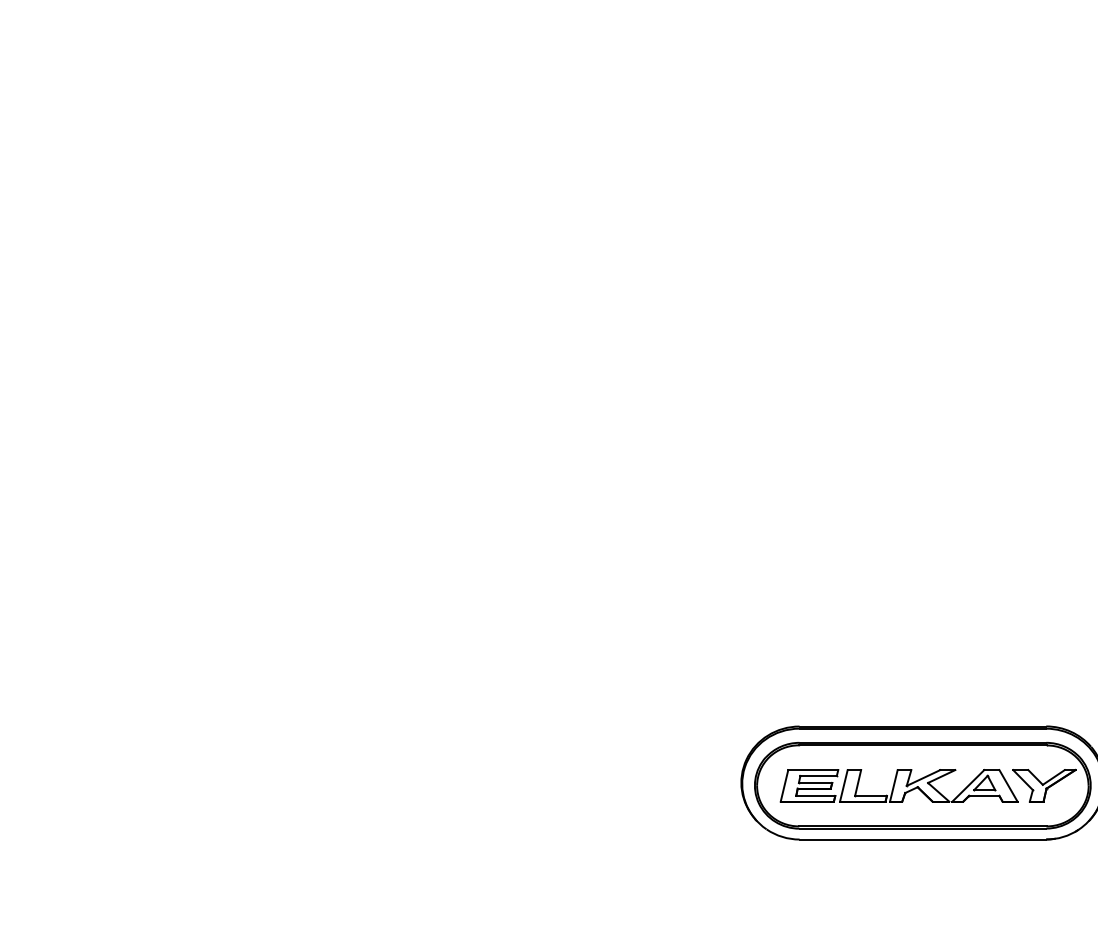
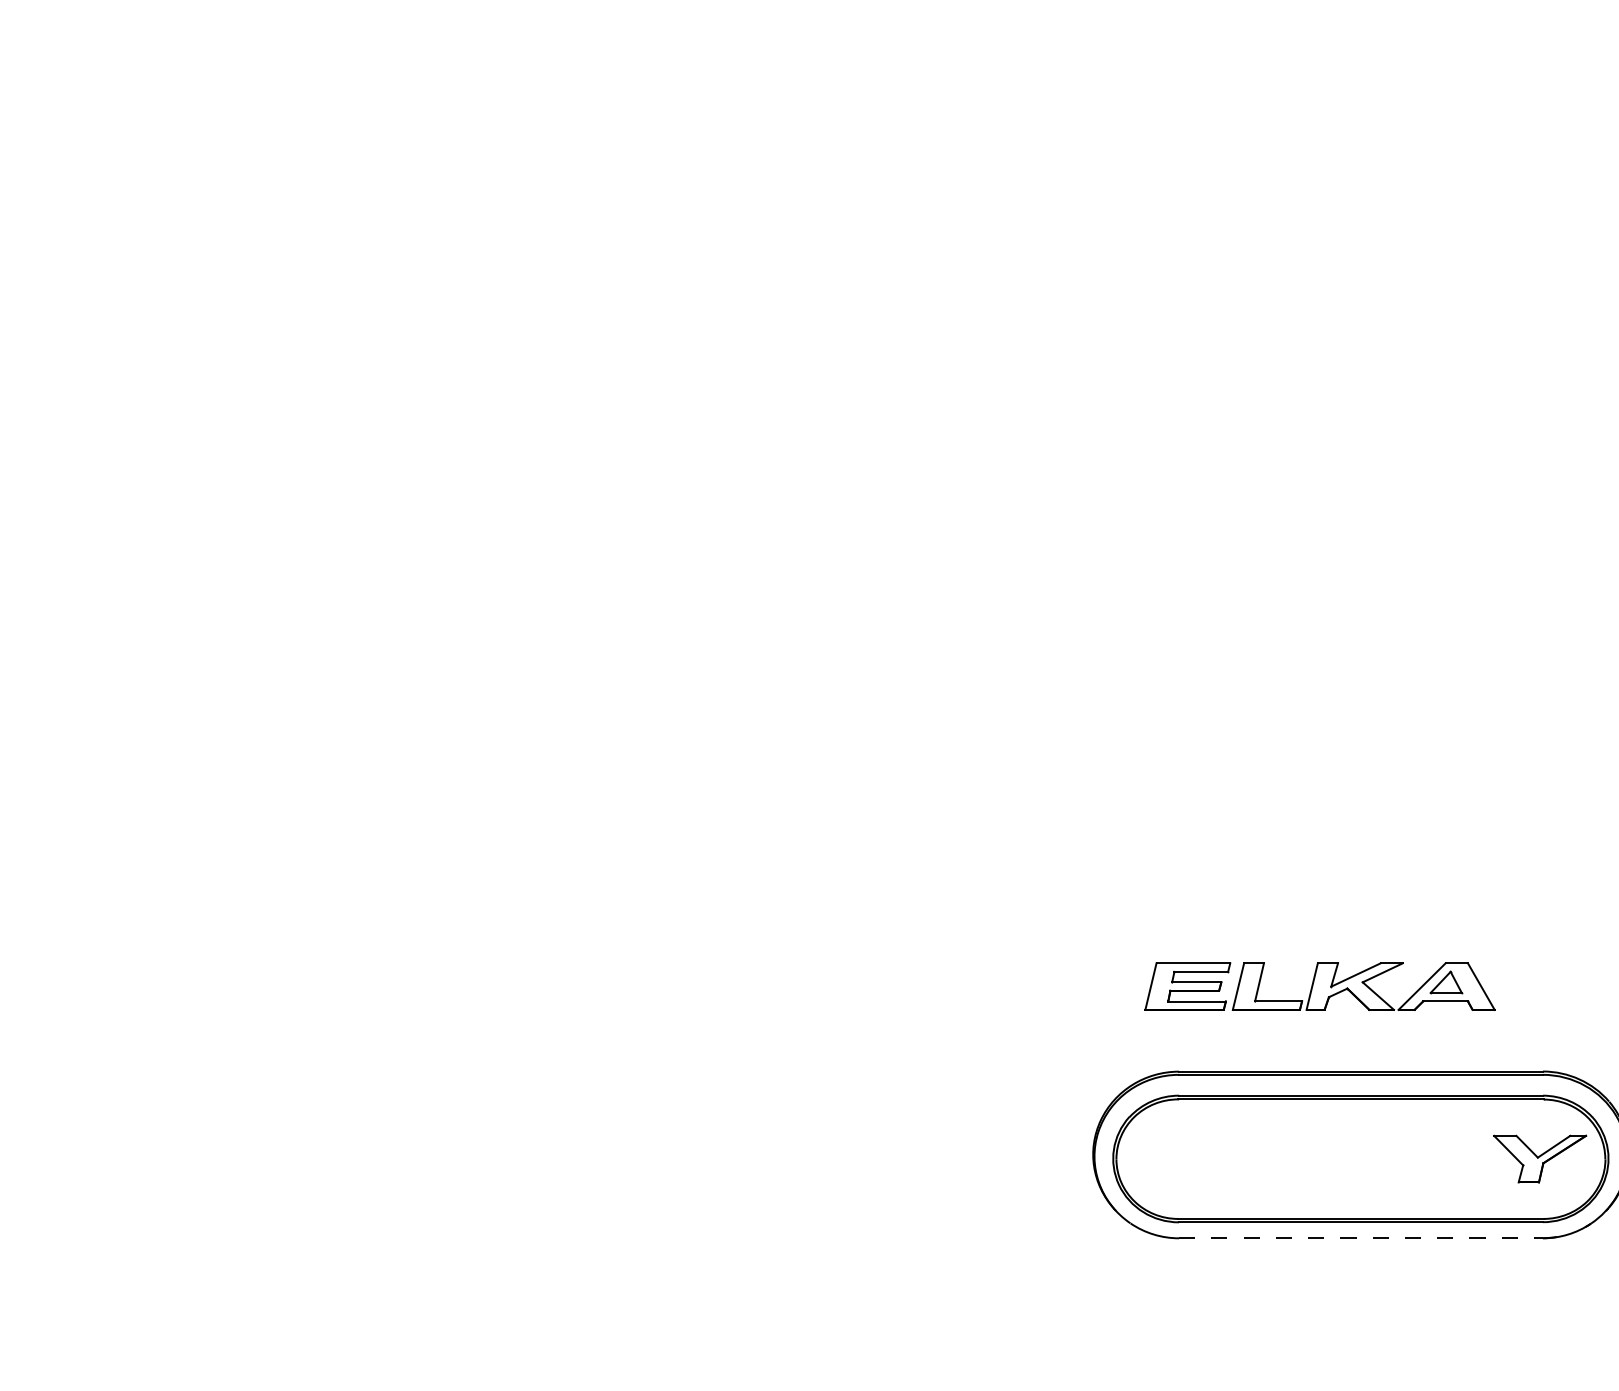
part: (898, 785) -> (1319, 986), moved
line: (923, 839) -> (1361, 1238), solid -> dashed

